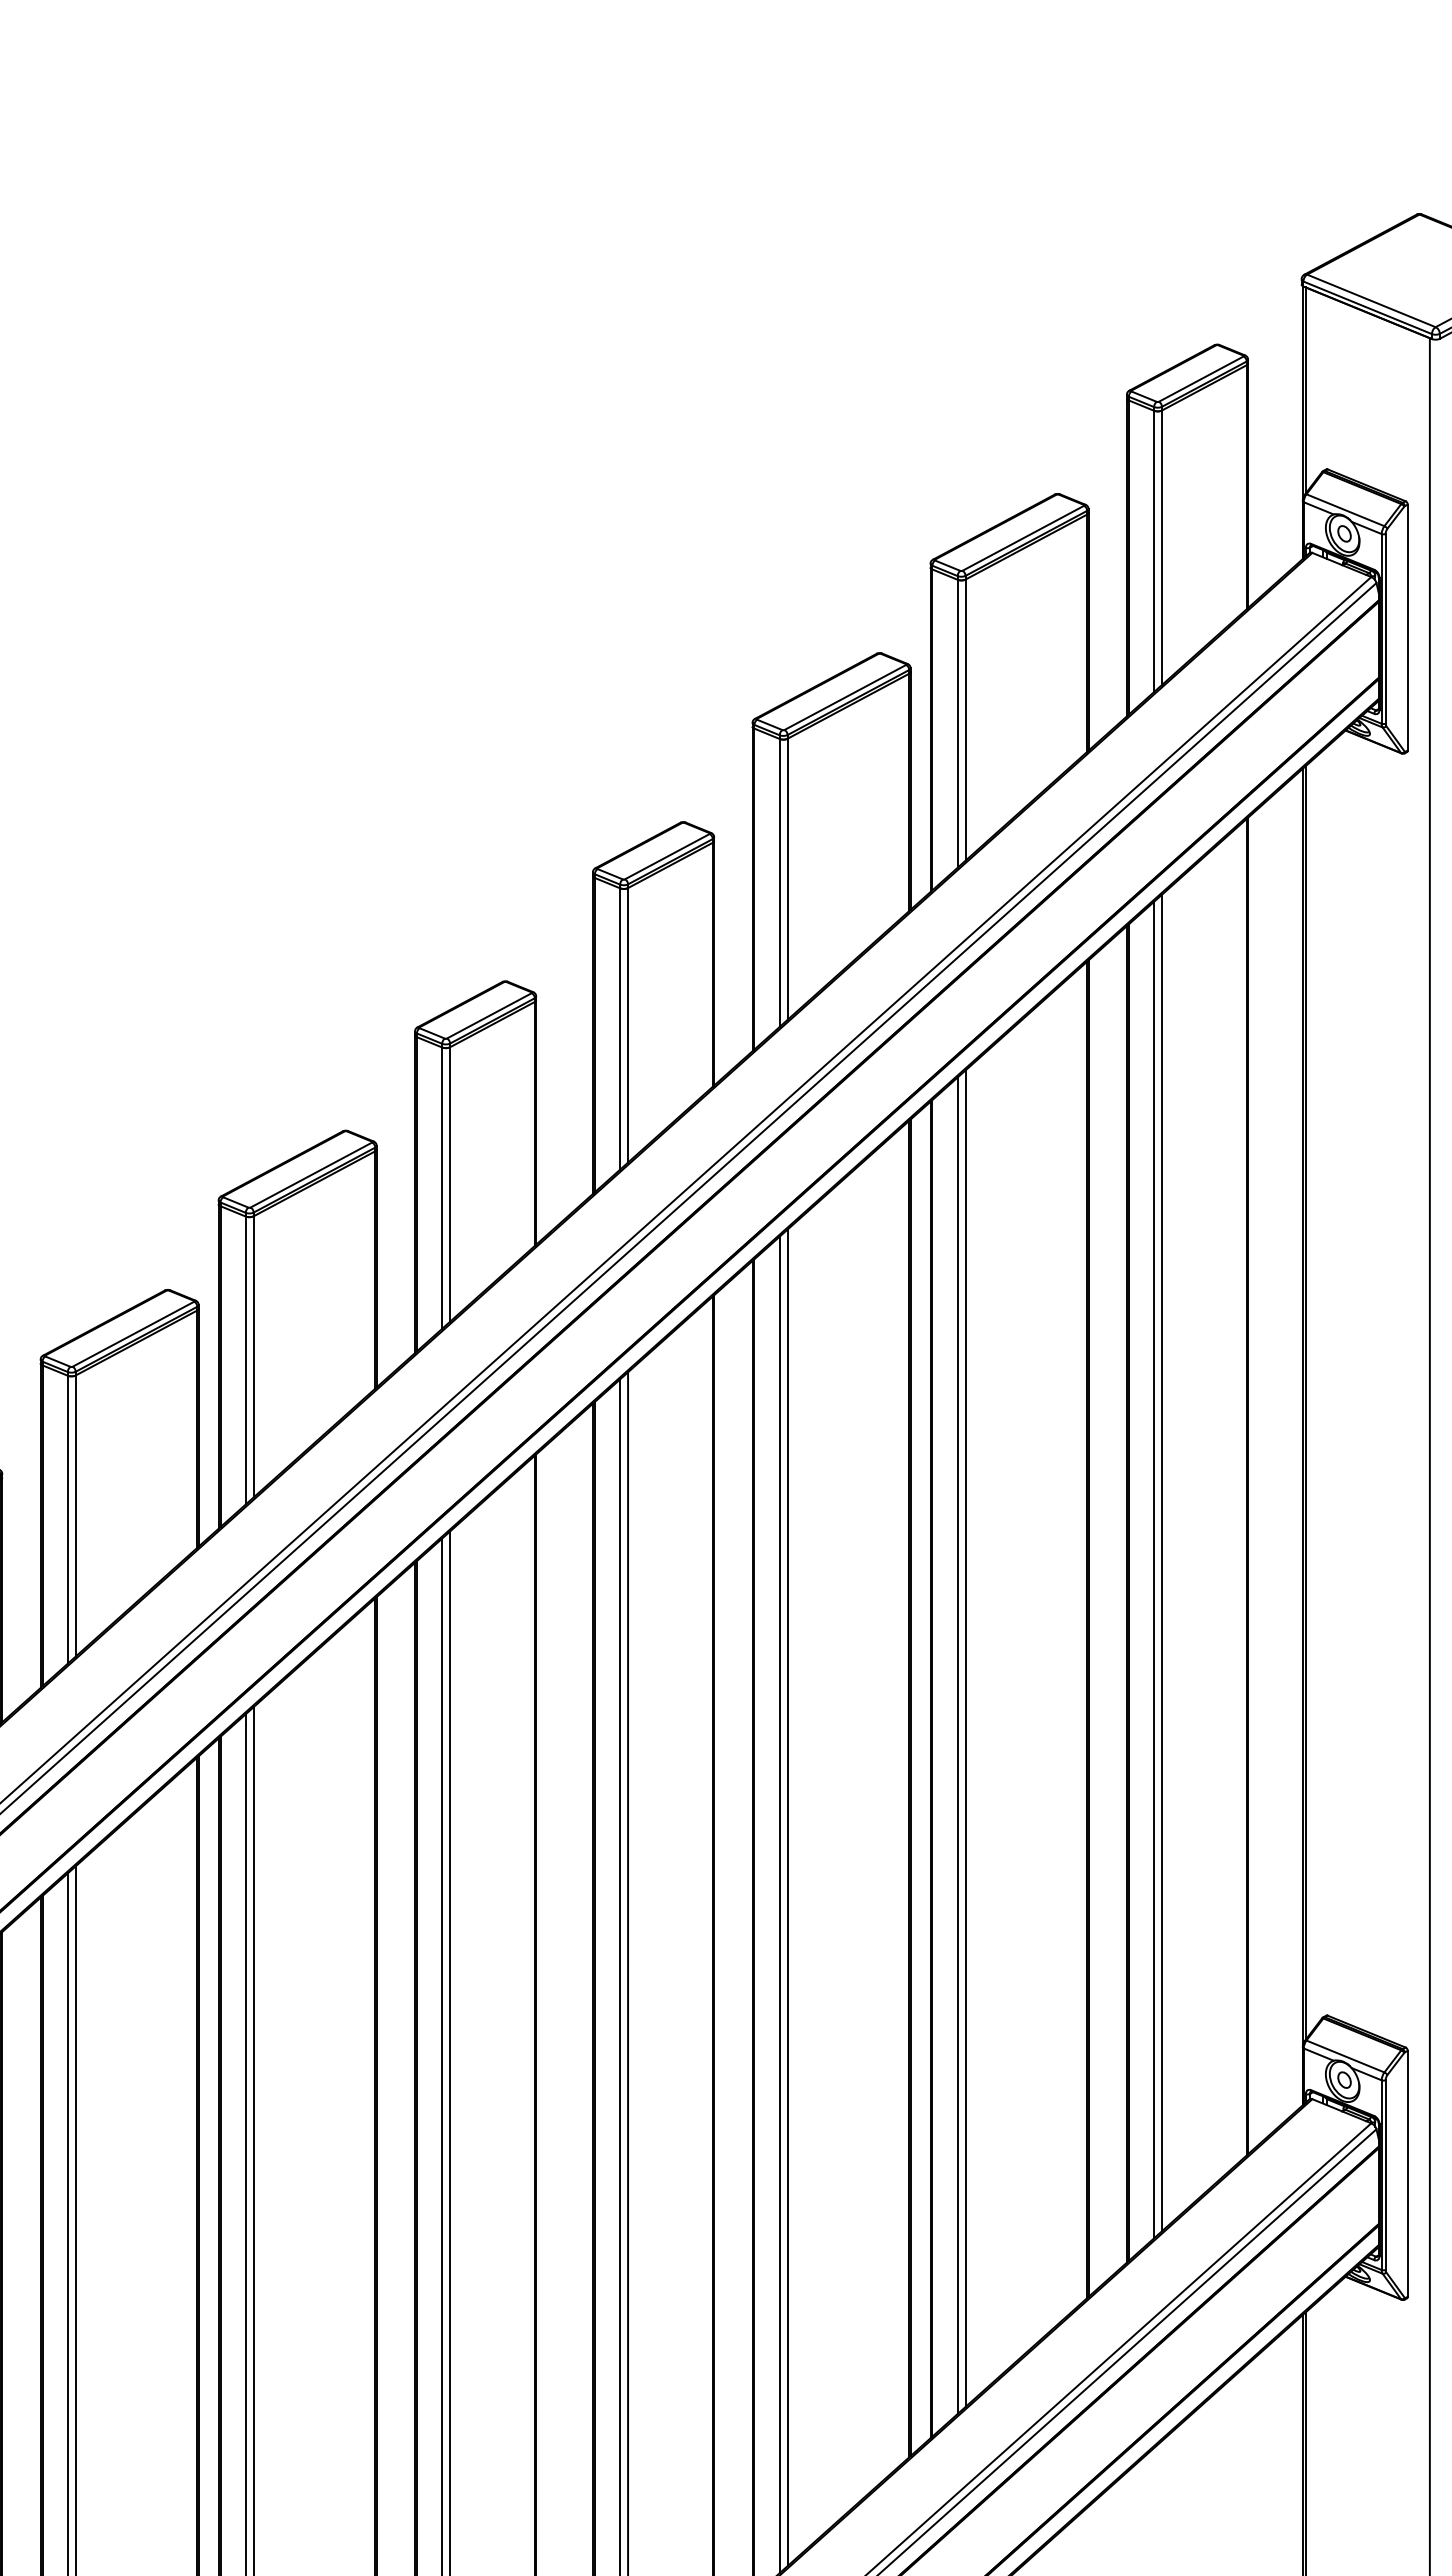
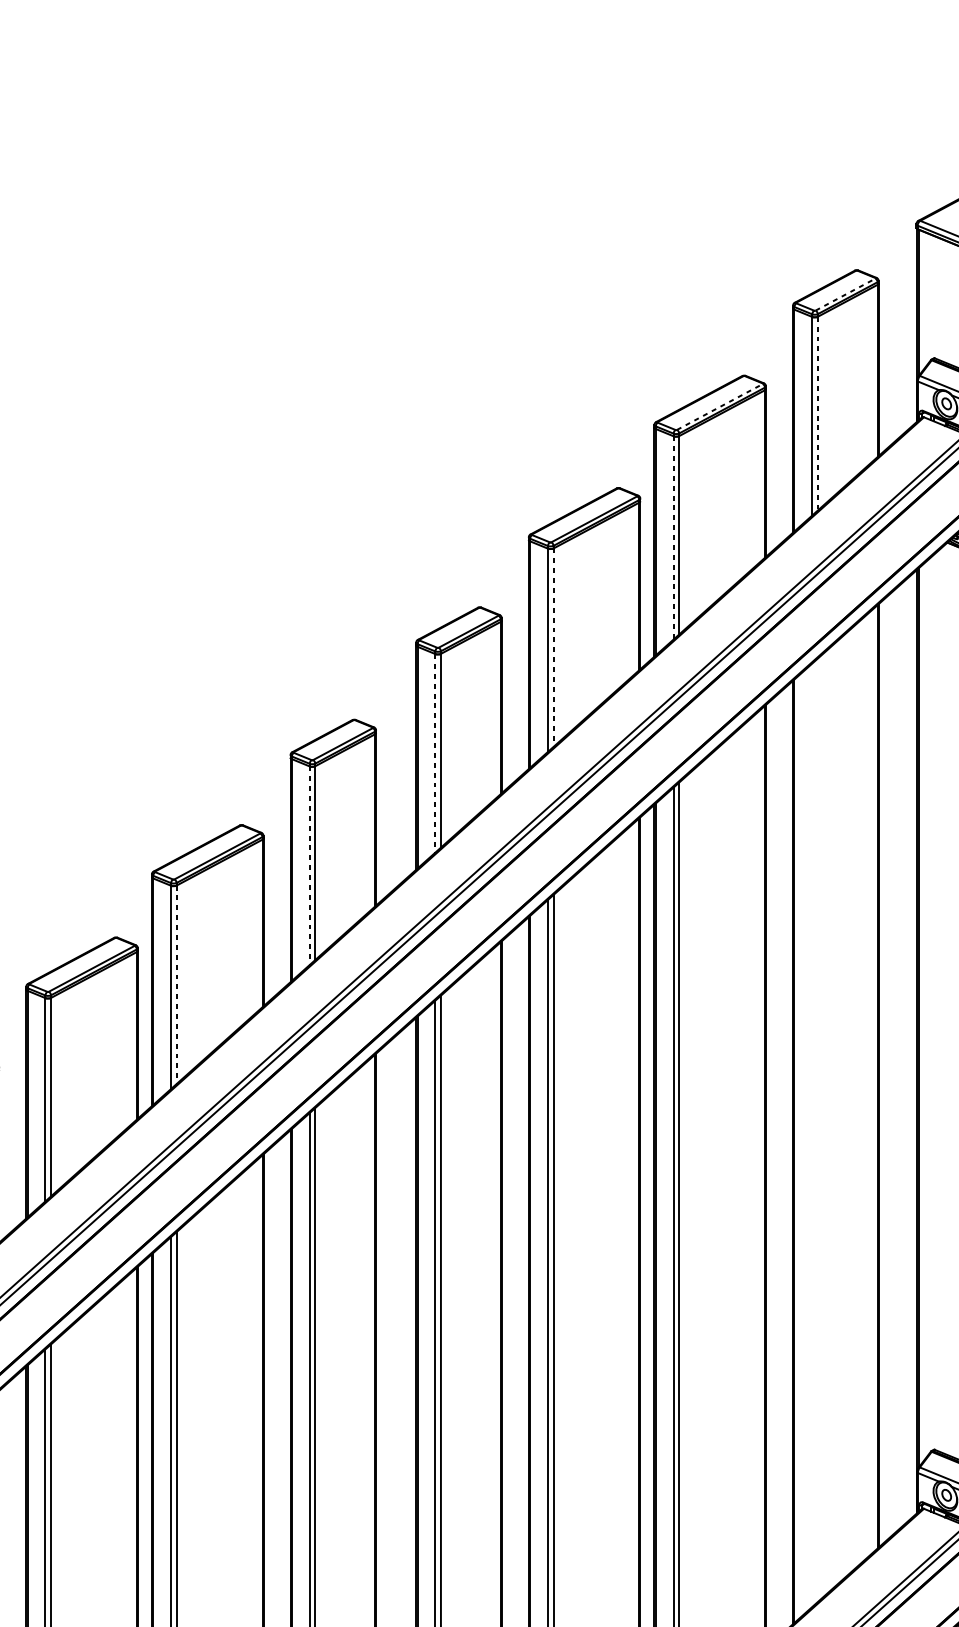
line: (1201, 378) -> (845, 294), solid -> dashed
line: (1023, 538) -> (720, 407), solid -> dashed
line: (1161, 548) -> (817, 414), solid -> dashed
line: (957, 723) -> (673, 537), solid -> dashed
line: (787, 879) -> (553, 647), solid -> dashed
line: (620, 1028) -> (435, 753), solid -> dashed
line: (442, 1188) -> (309, 865), solid -> dashed
line: (253, 1356) -> (176, 984), solid -> dashed
line: (1161, 1562) -> (817, 1129), removed
line: (1154, 1569) -> (812, 1134), removed

